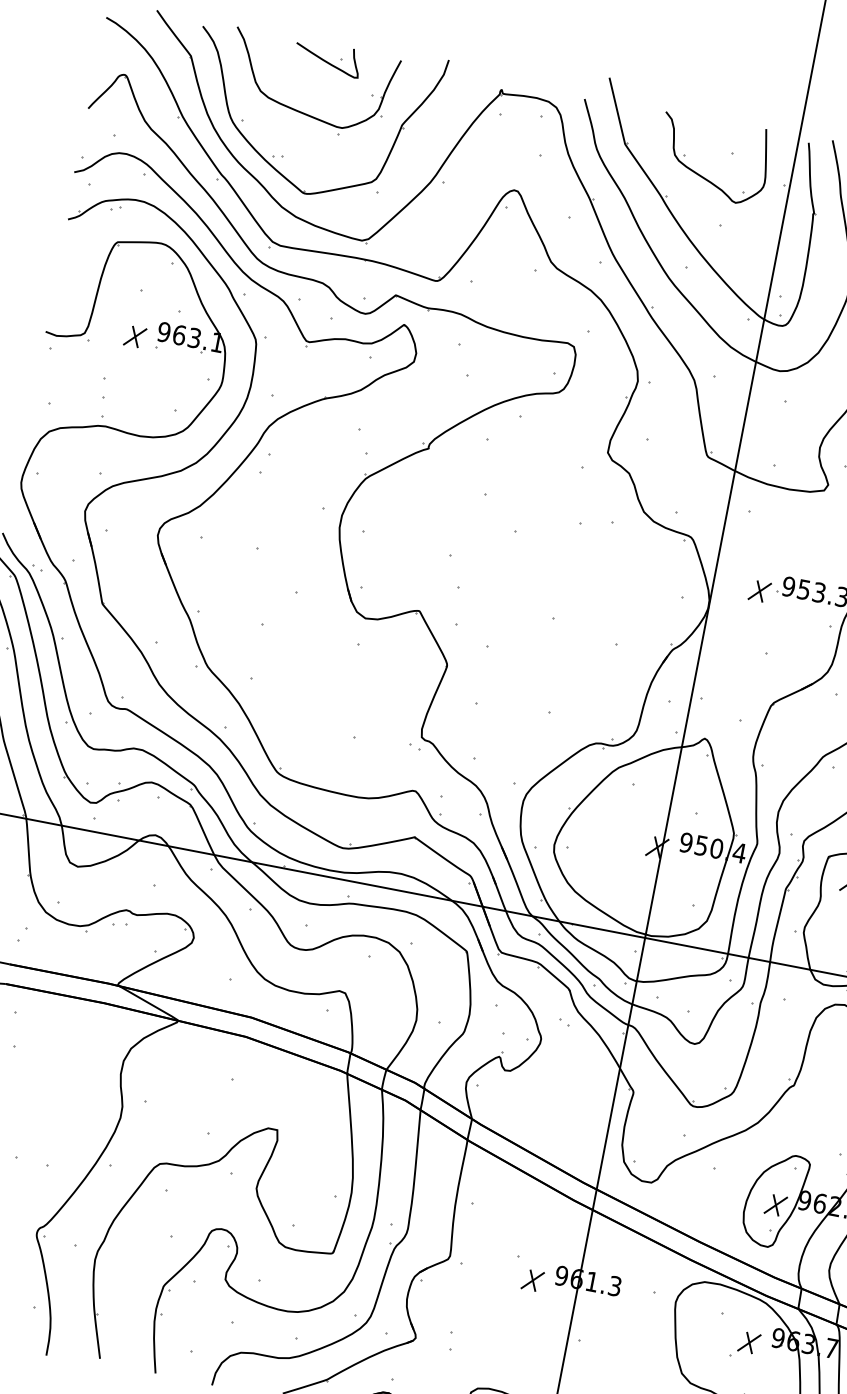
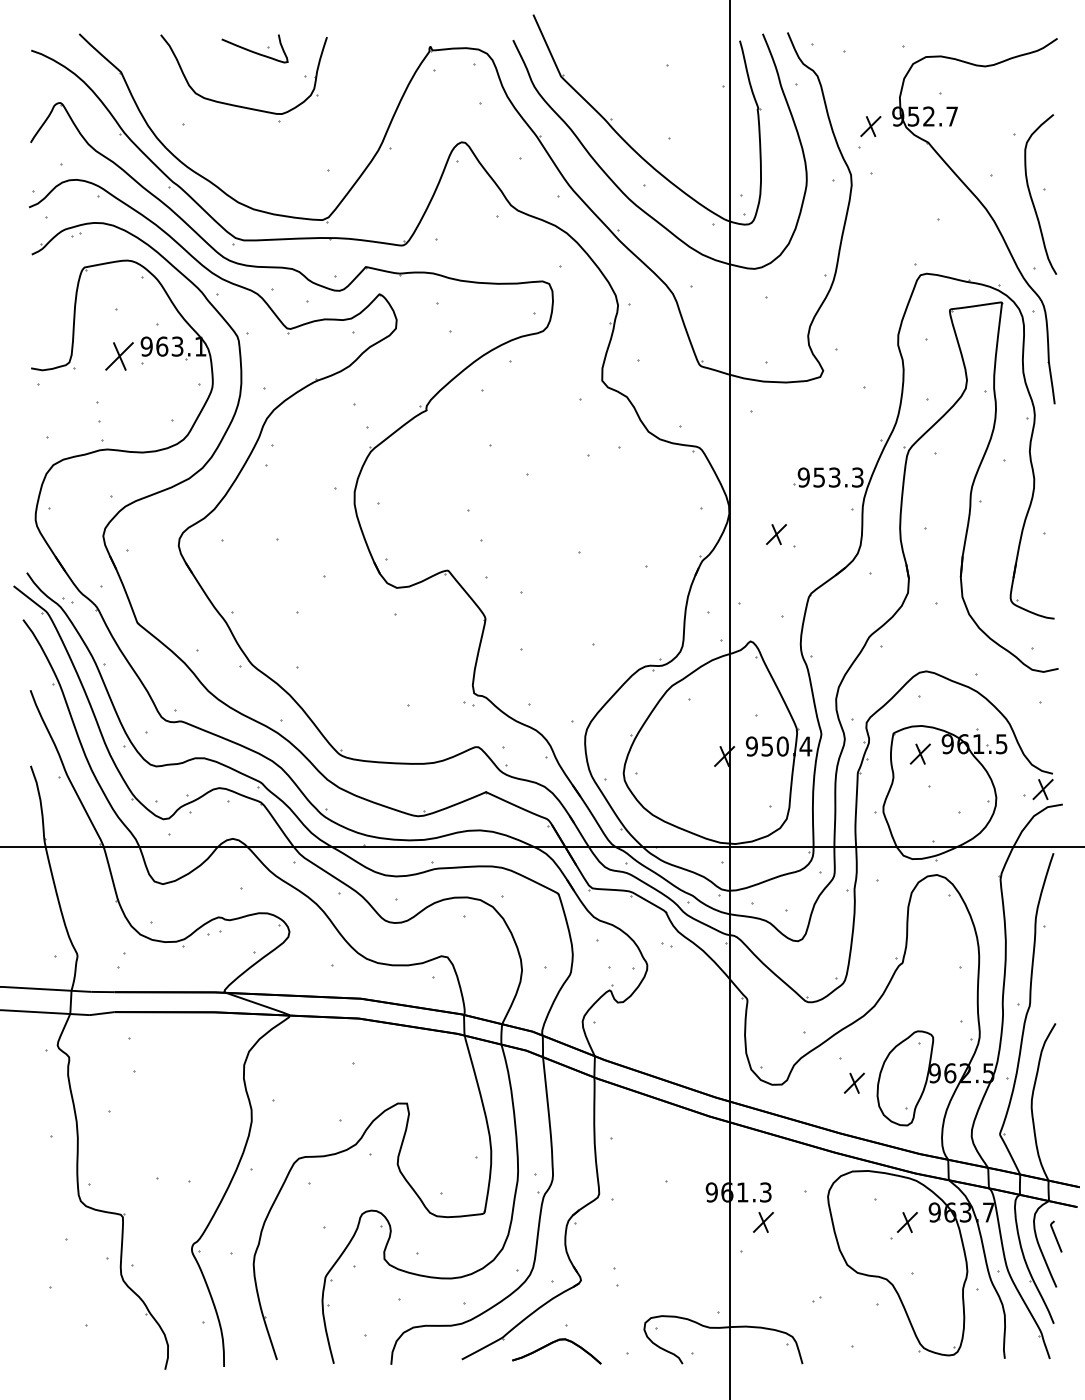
part: (283, 155) -> (229, 151), removed
part: (701, 175) -> (641, 92), removed
part: (134, 336) -> (118, 356), size x1.4
part: (759, 591) -> (776, 534), moved
part: (775, 1204) -> (853, 1082), moved
part: (532, 1280) -> (763, 1222), moved

